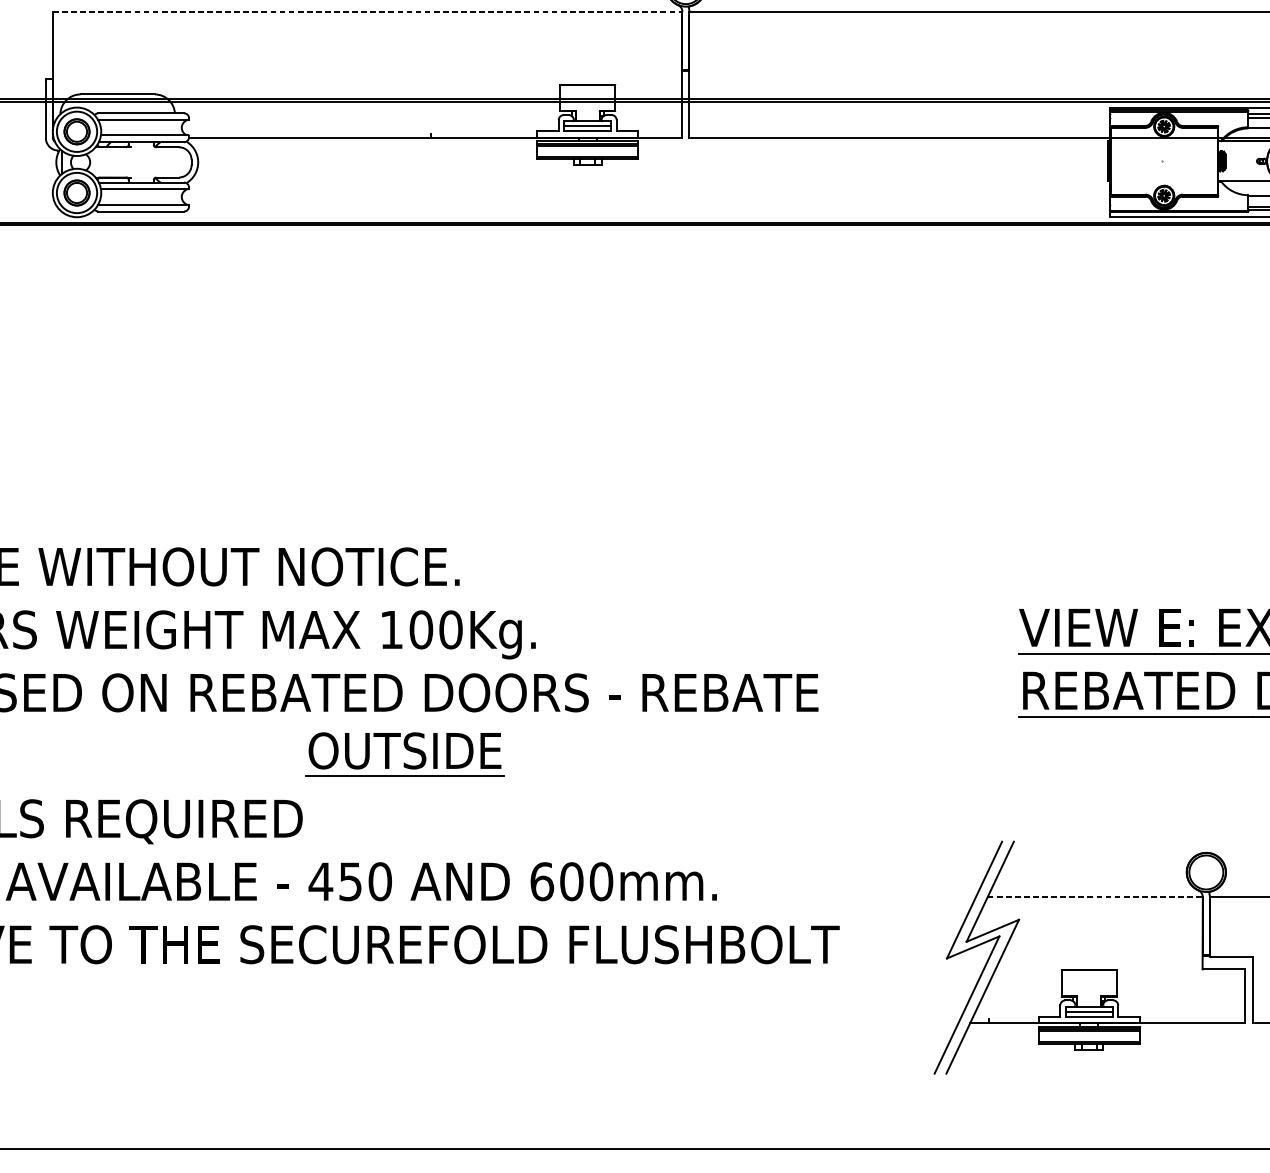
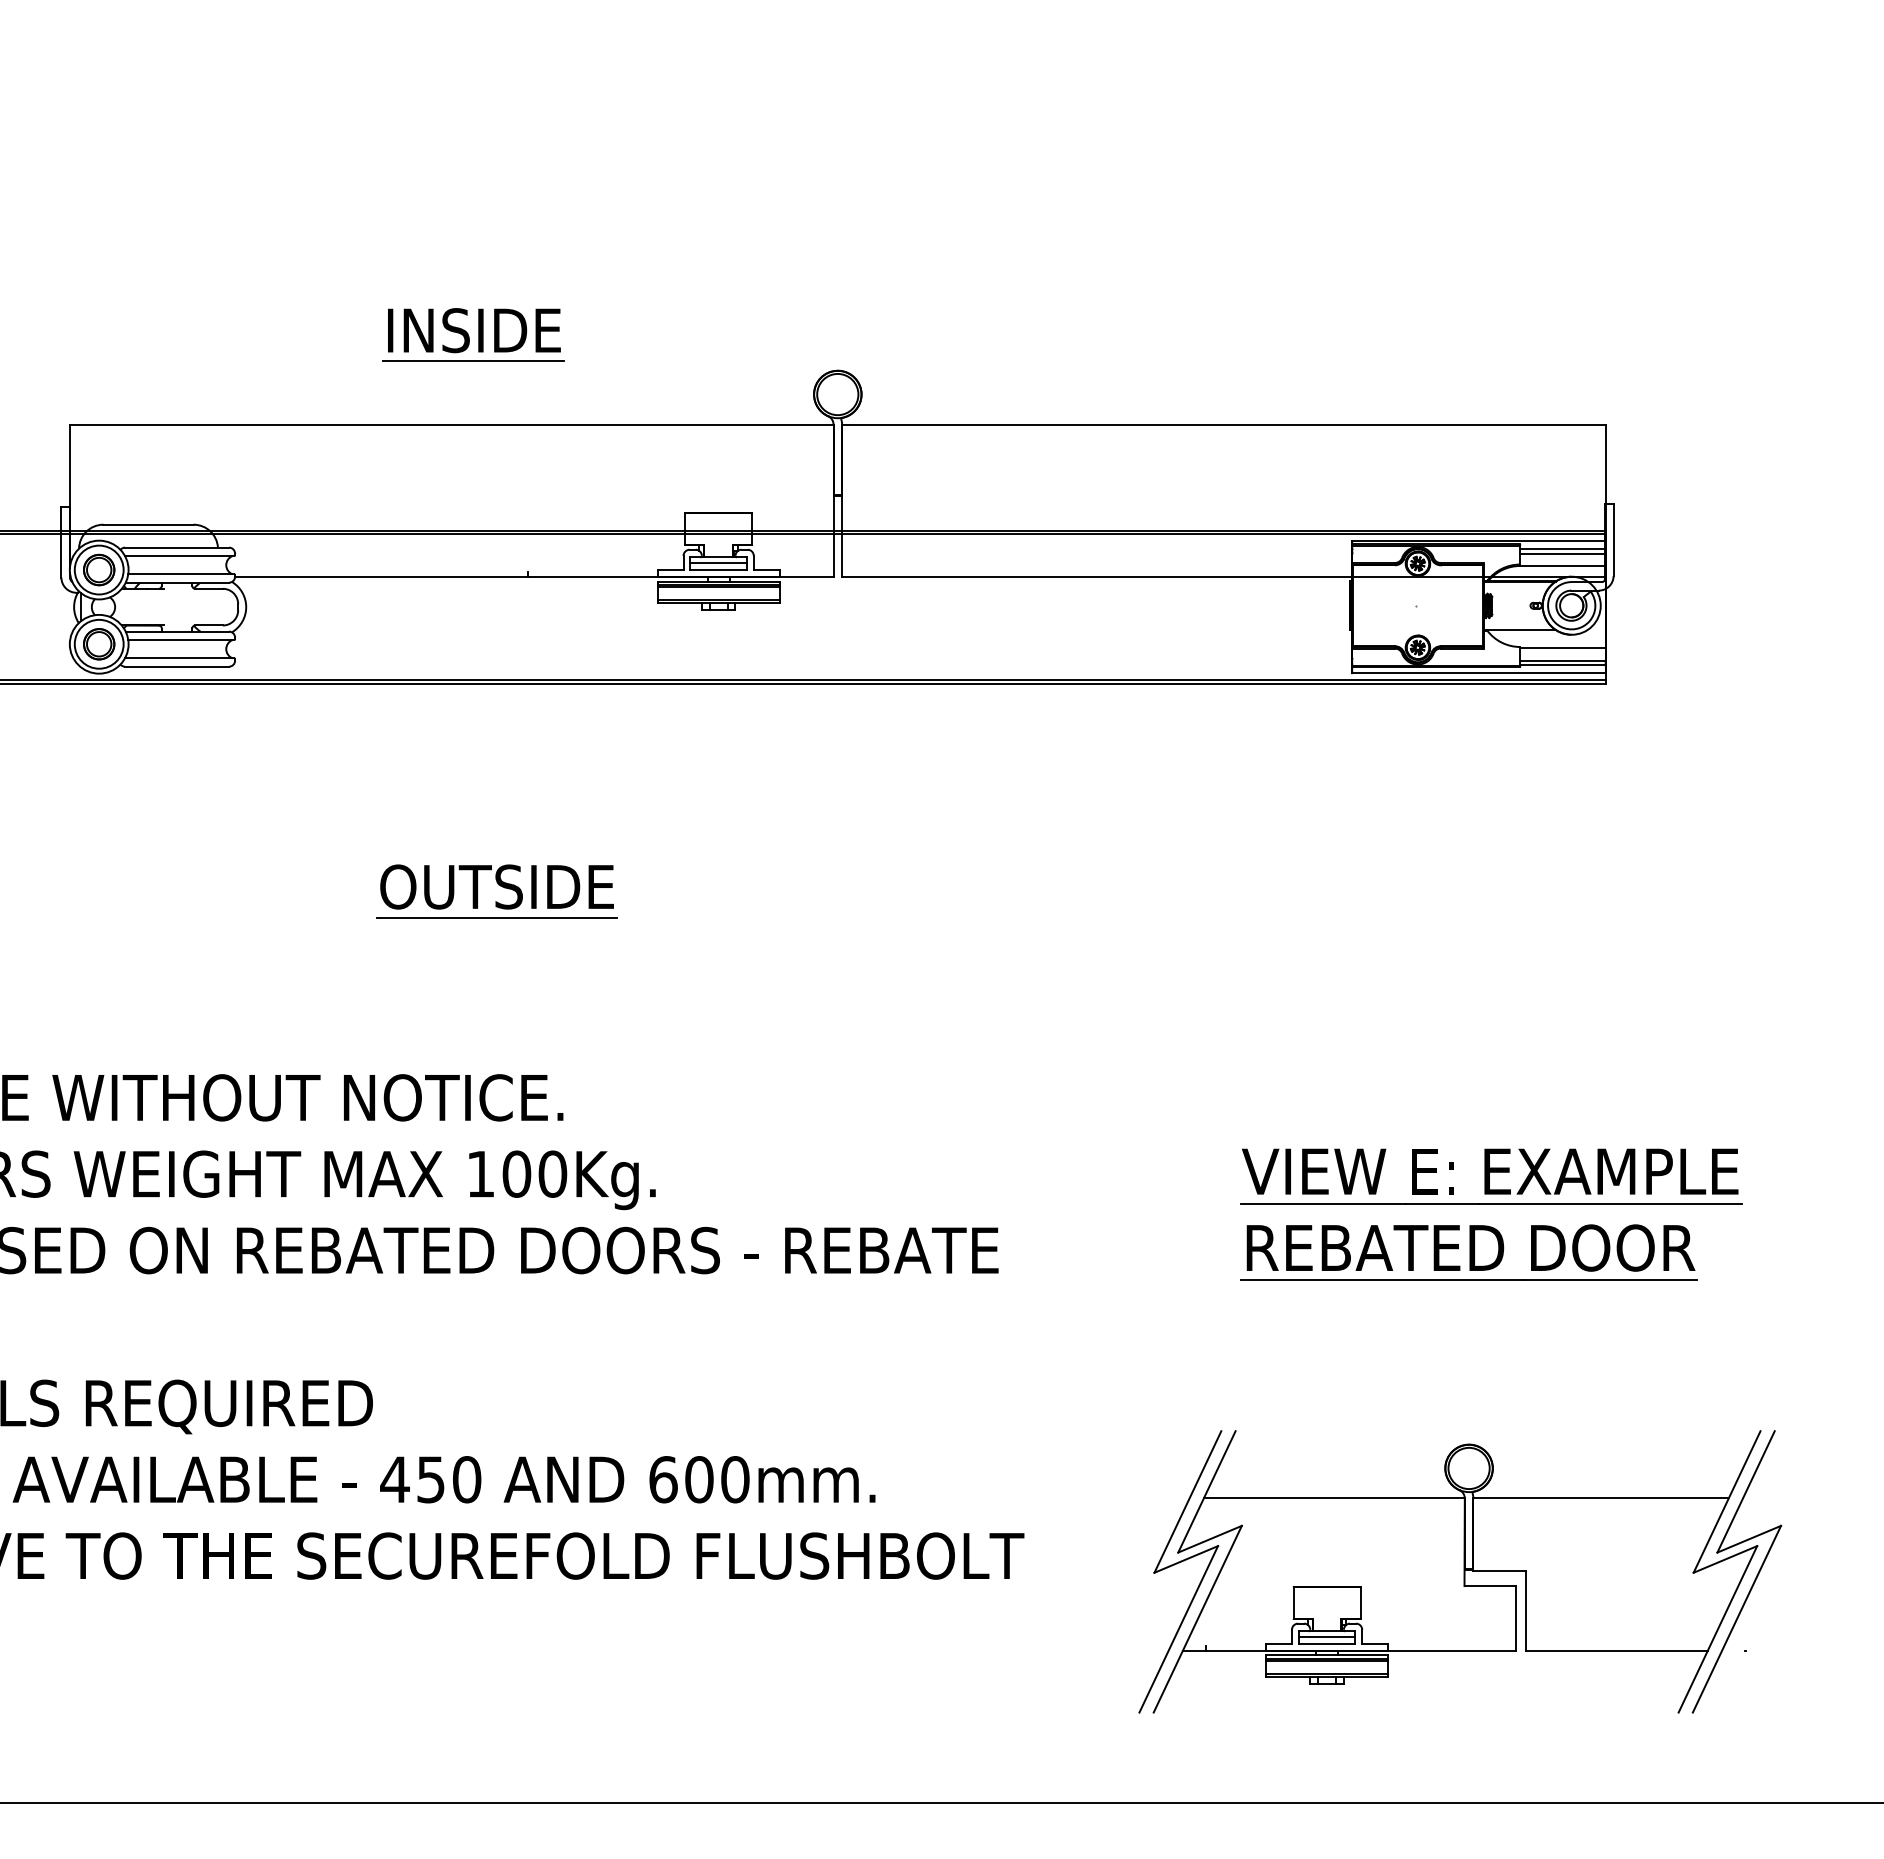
line: (367, 11) -> (451, 424), dashed -> solid
part: (406, 749) -> (498, 885), moved
line: (1095, 897) -> (1334, 1498), dashed -> solid

